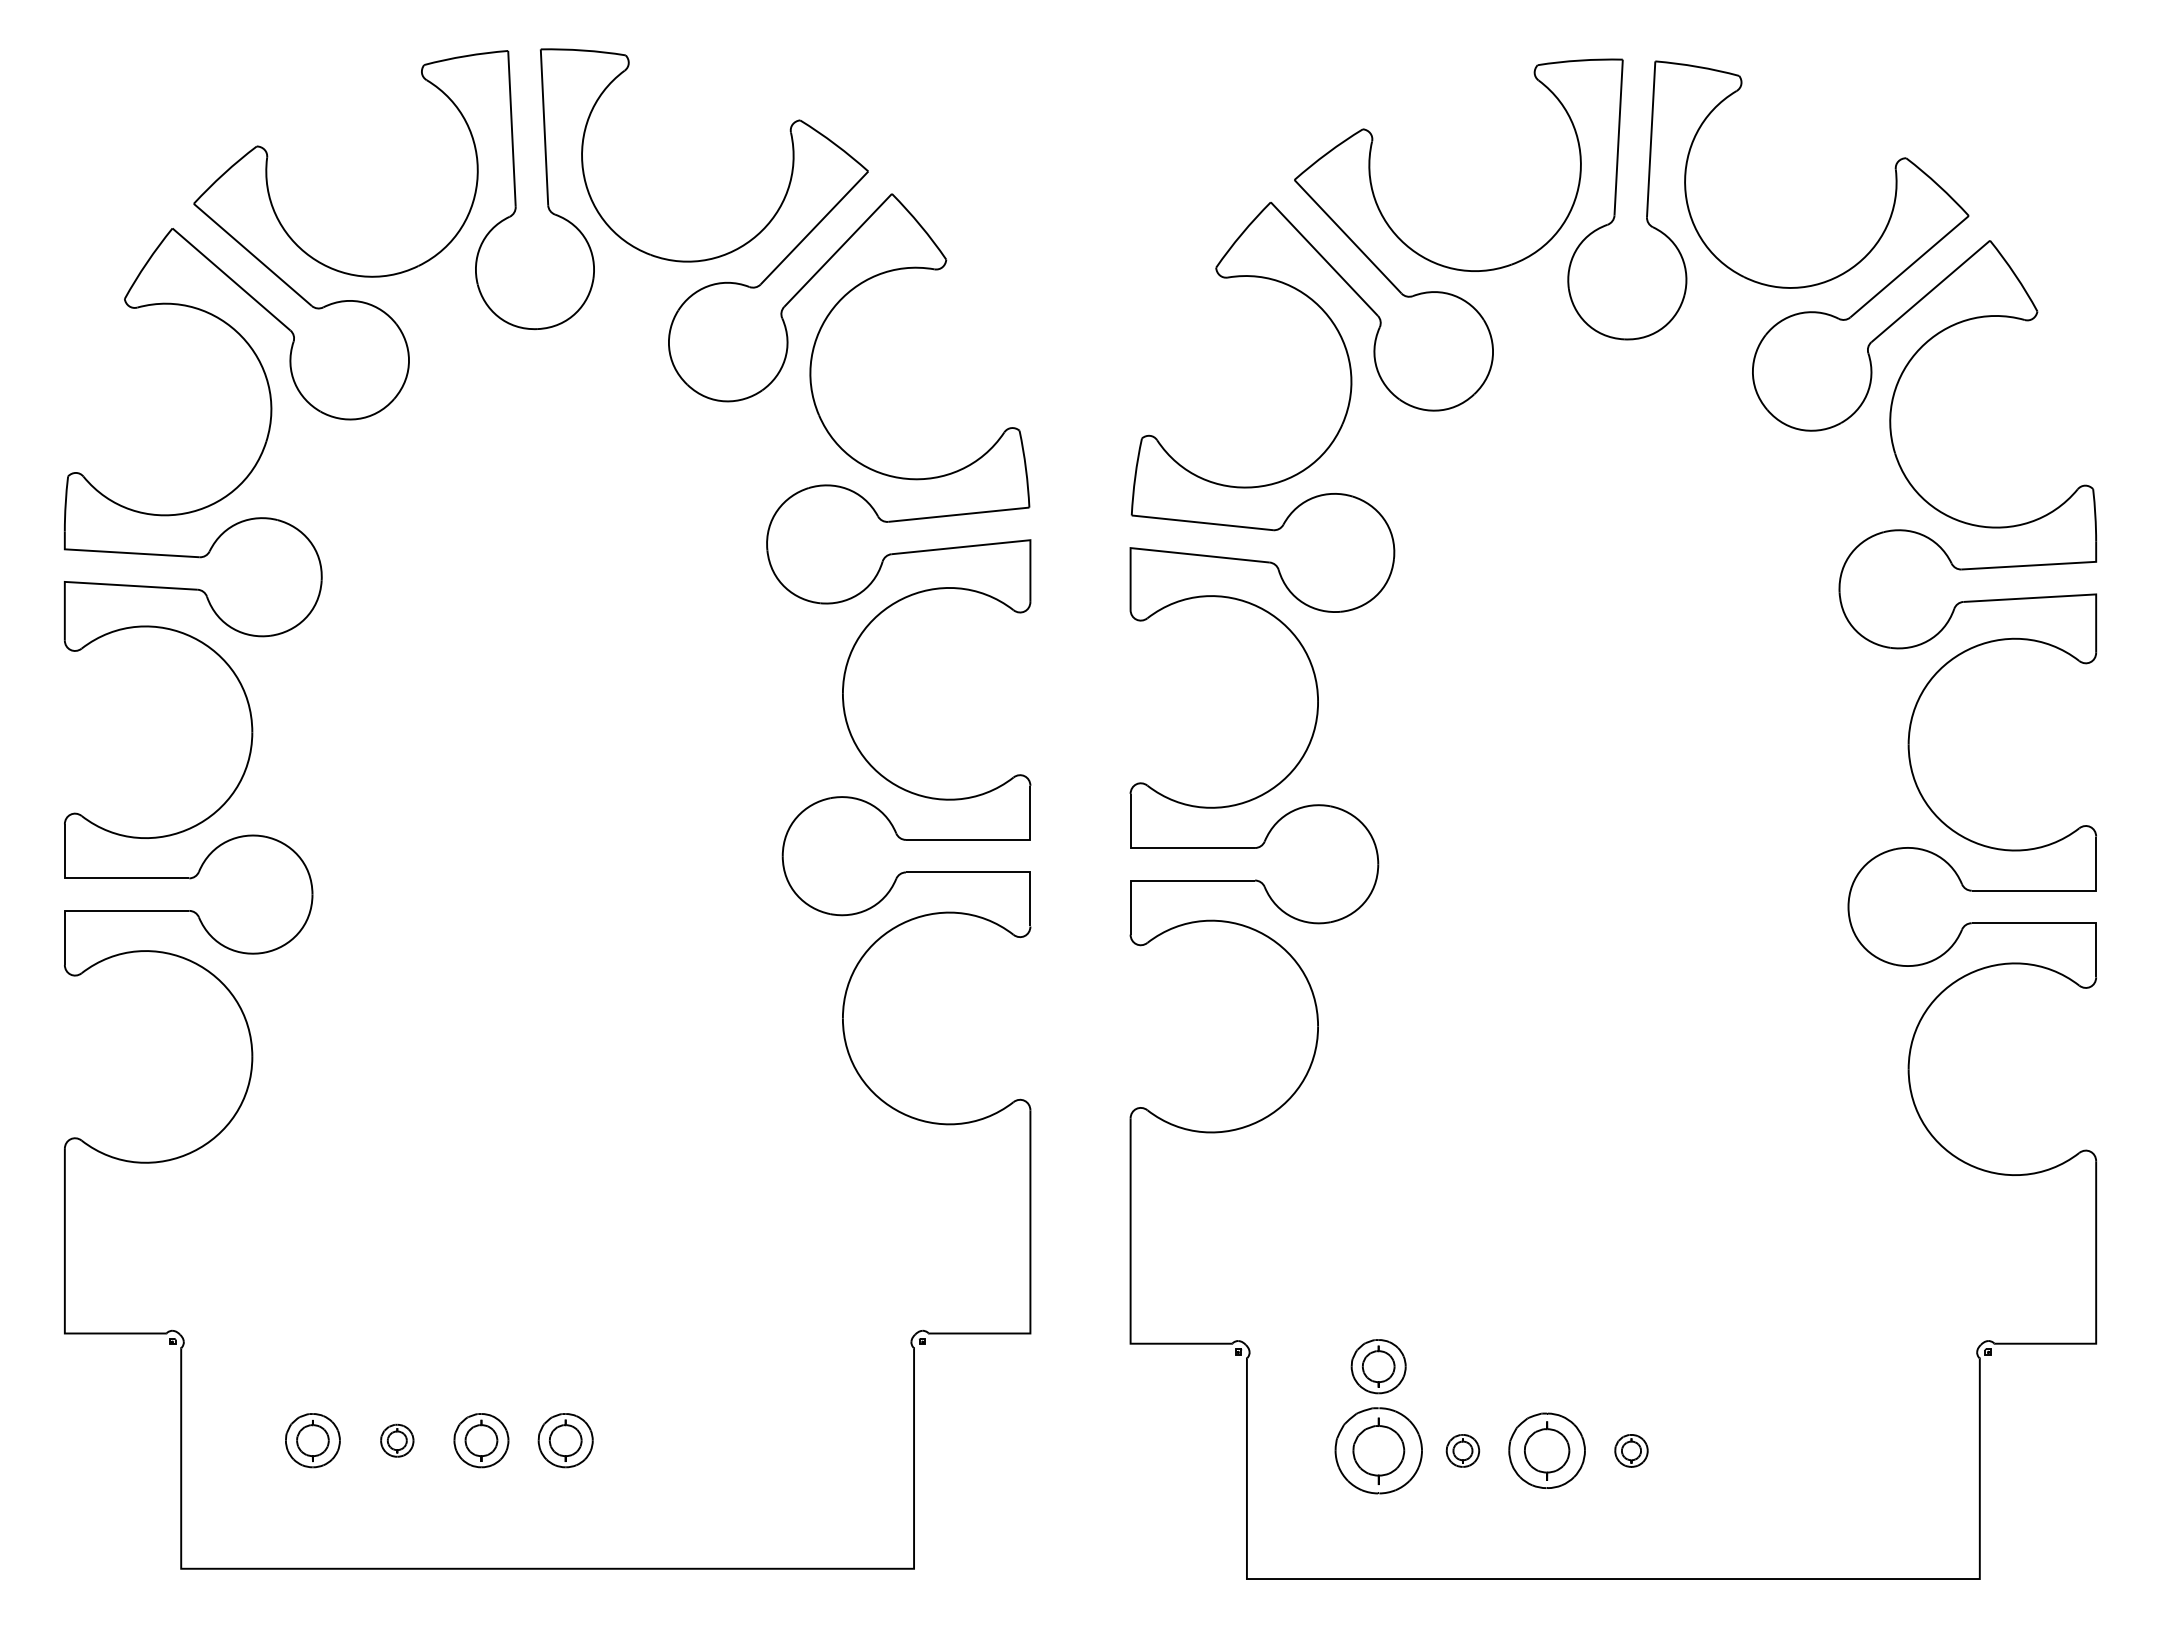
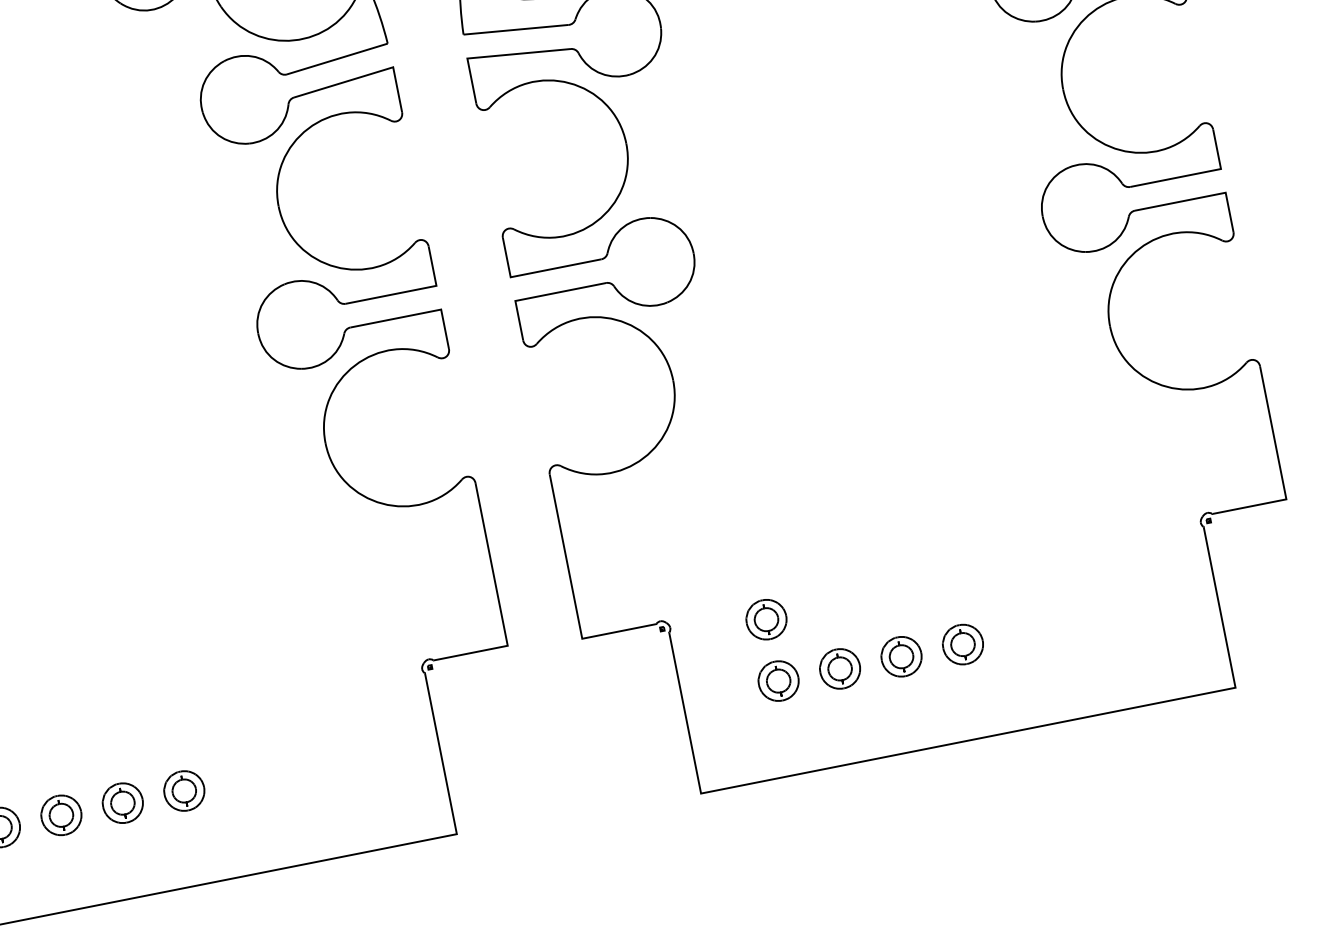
part: (397, 1440) -> (61, 815), size x1.67
part: (1378, 1450) -> (778, 680), size x0.62
part: (1462, 1450) -> (839, 668), size x1.67
part: (1547, 1450) -> (901, 656), size x0.71
part: (1631, 1450) -> (962, 644), size x1.67

